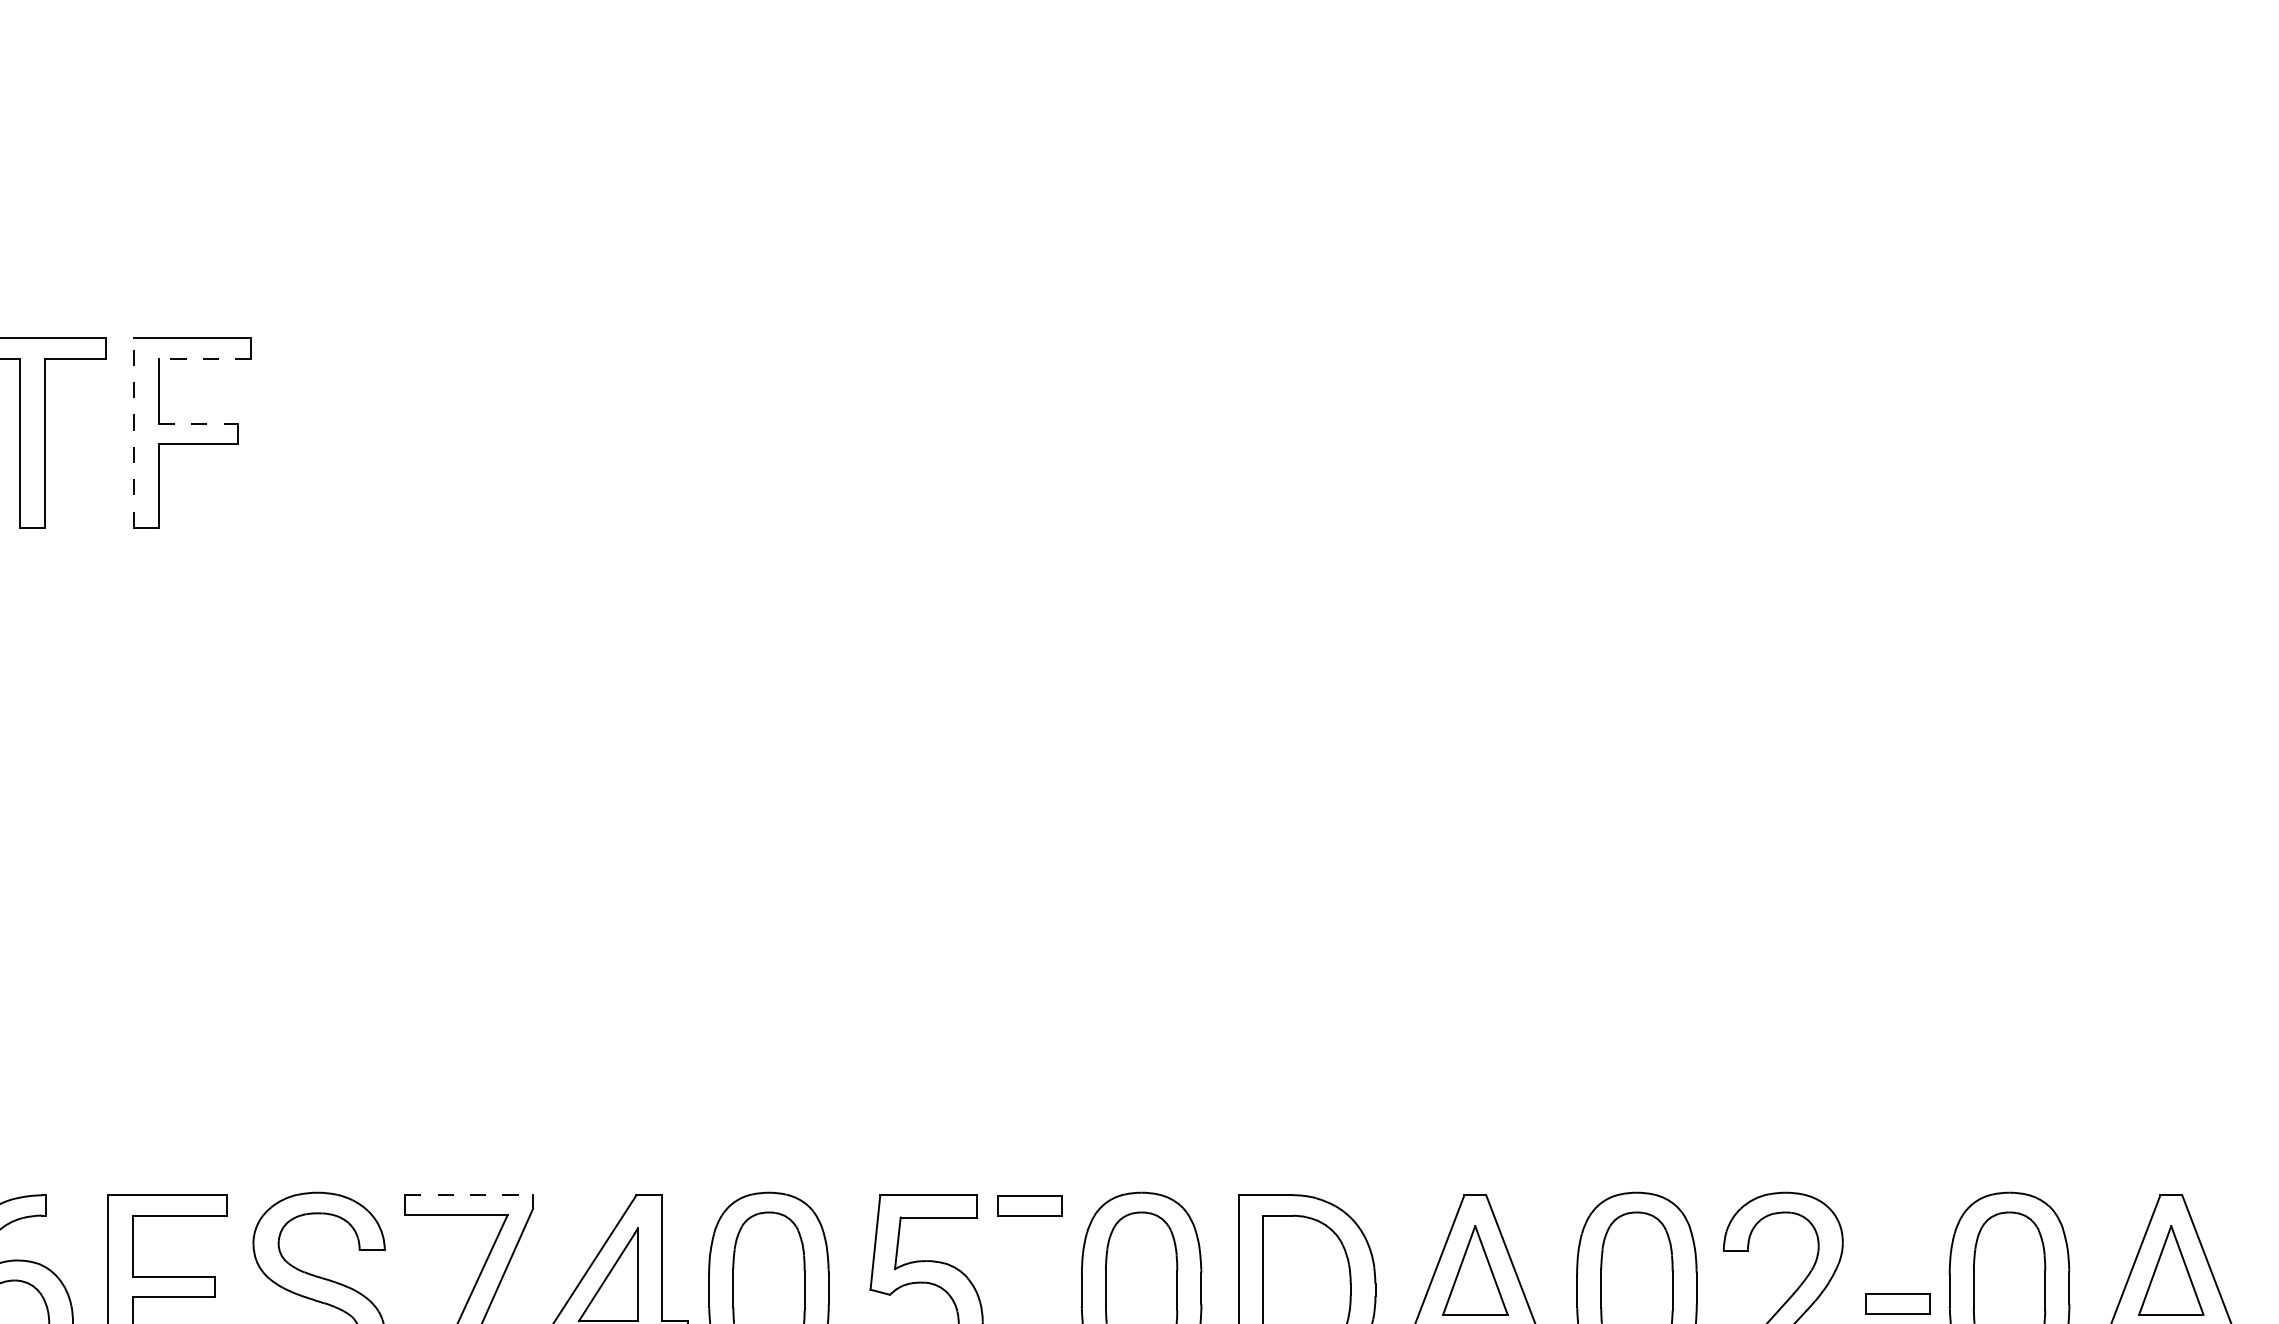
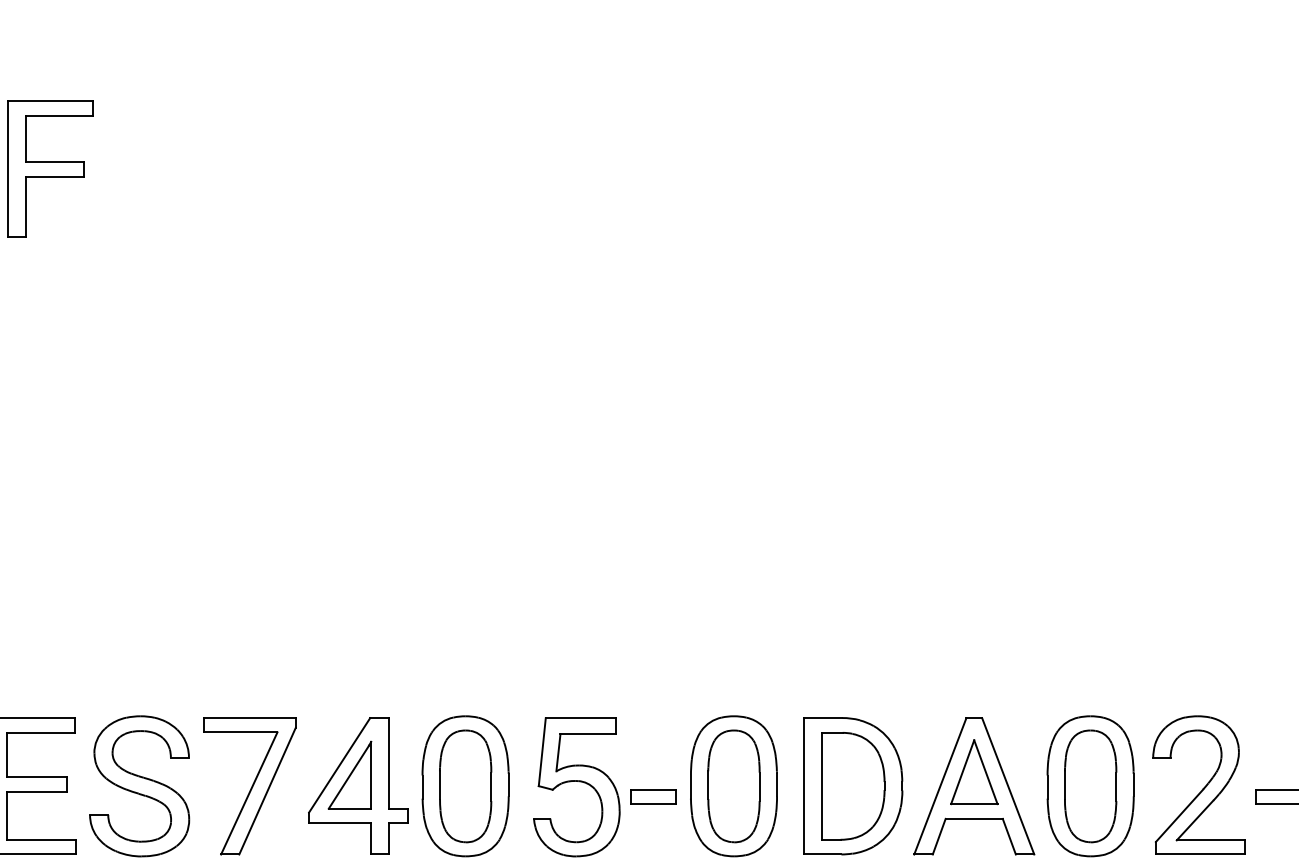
line: (204, 358) -> (59, 115), dashed -> solid
line: (198, 423) -> (54, 162), dashed -> solid
line: (133, 433) -> (8, 169), dashed -> solid
line: (469, 1195) -> (249, 718), dashed -> solid
part: (1029, 1205) -> (653, 796), moved

